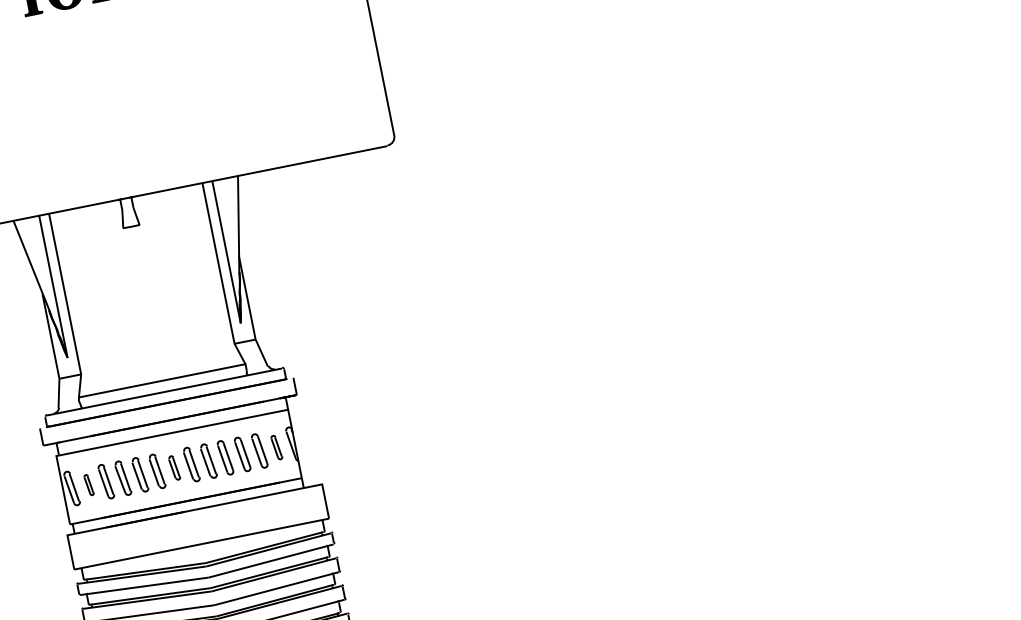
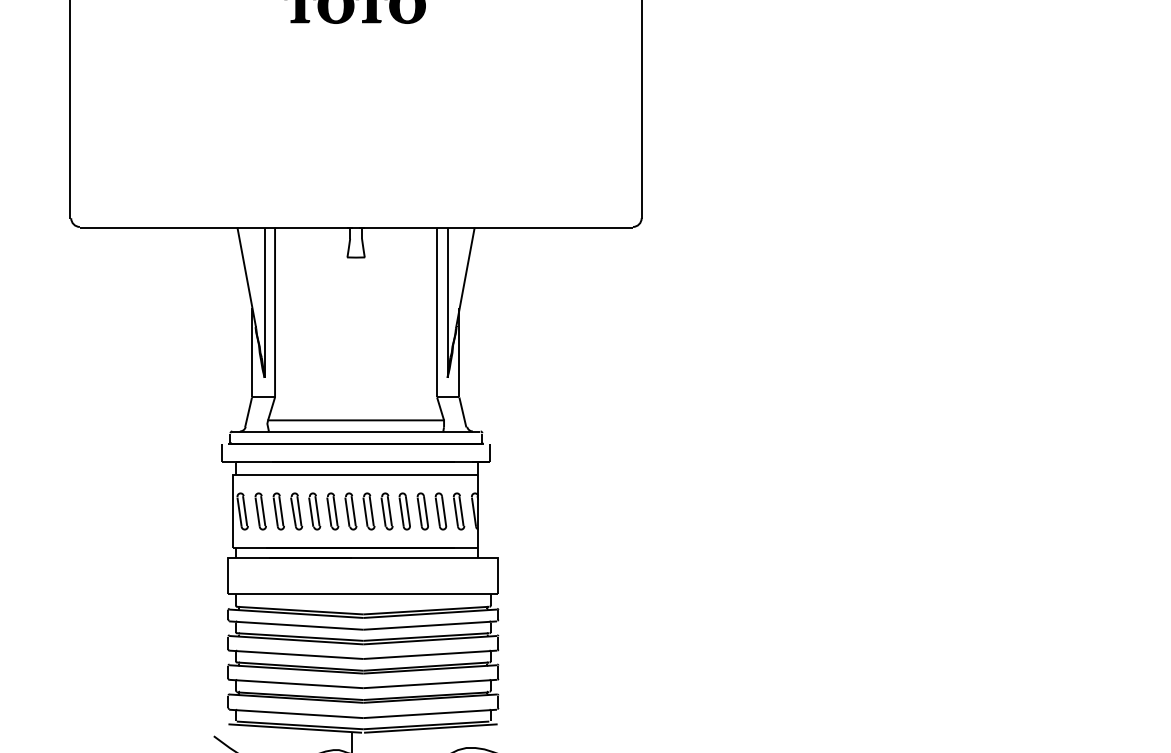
part: (276, 447) -> (458, 511), size x1.43
part: (174, 468) -> (350, 511), size x1.43
part: (88, 485) -> (260, 511), size x1.67

